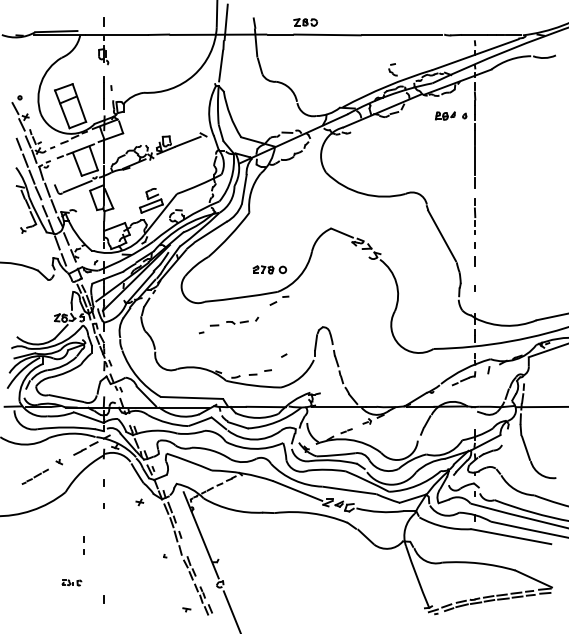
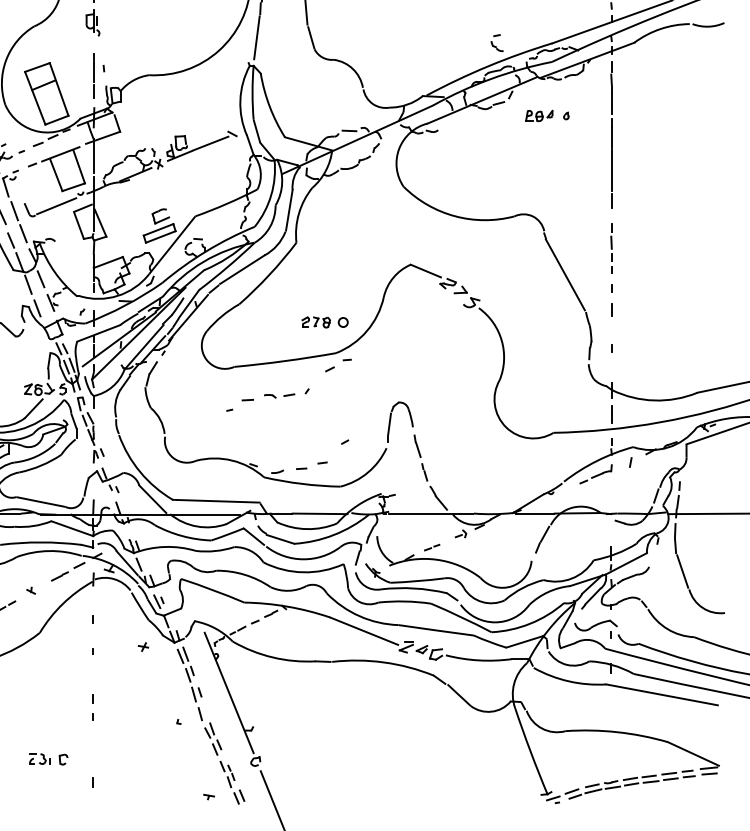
part: (451, 115) -> (547, 115), moved
line: (83, 542) -> (92, 703), moved
part: (71, 582) -> (48, 758), size x1.43

